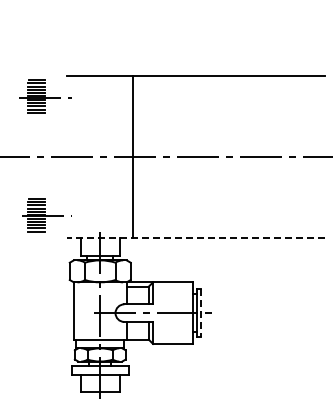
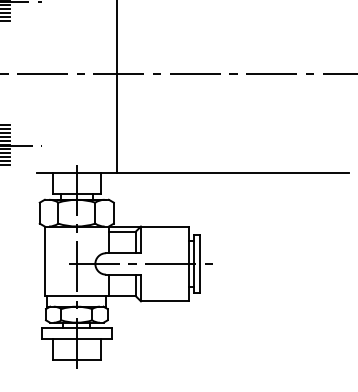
line: (195, 238) -> (192, 173), dashed -> solid
line: (201, 313) -> (199, 264), dashed -> solid

